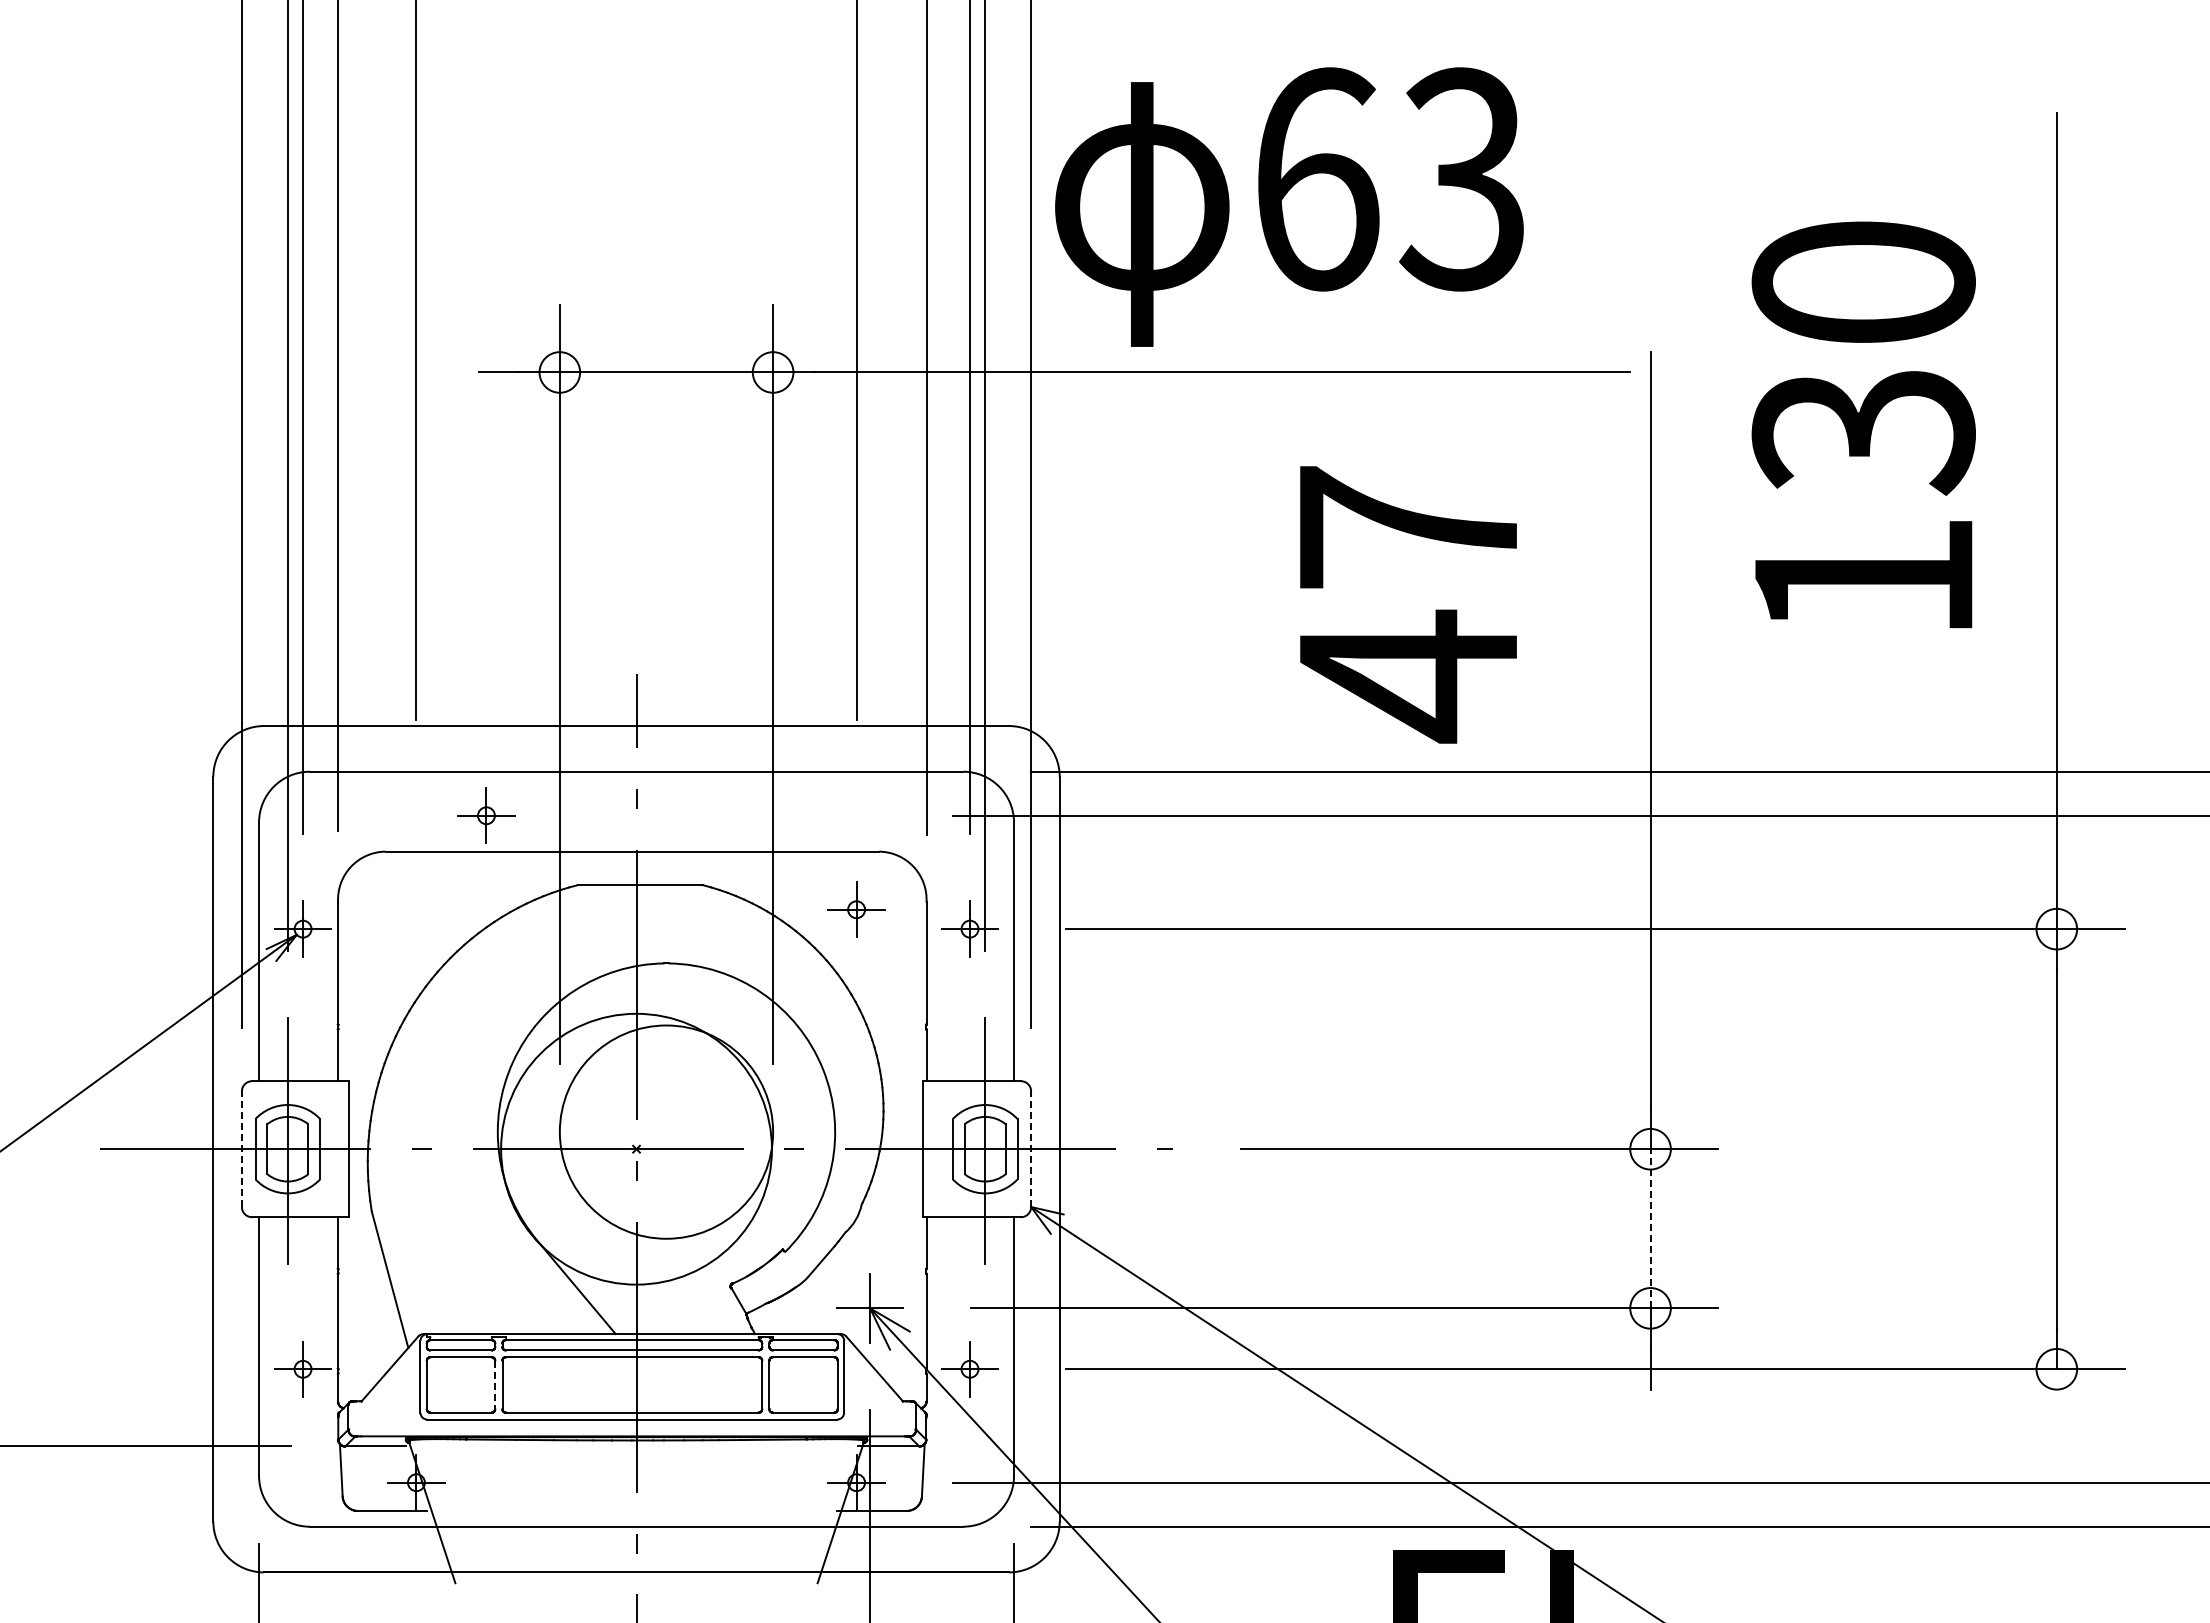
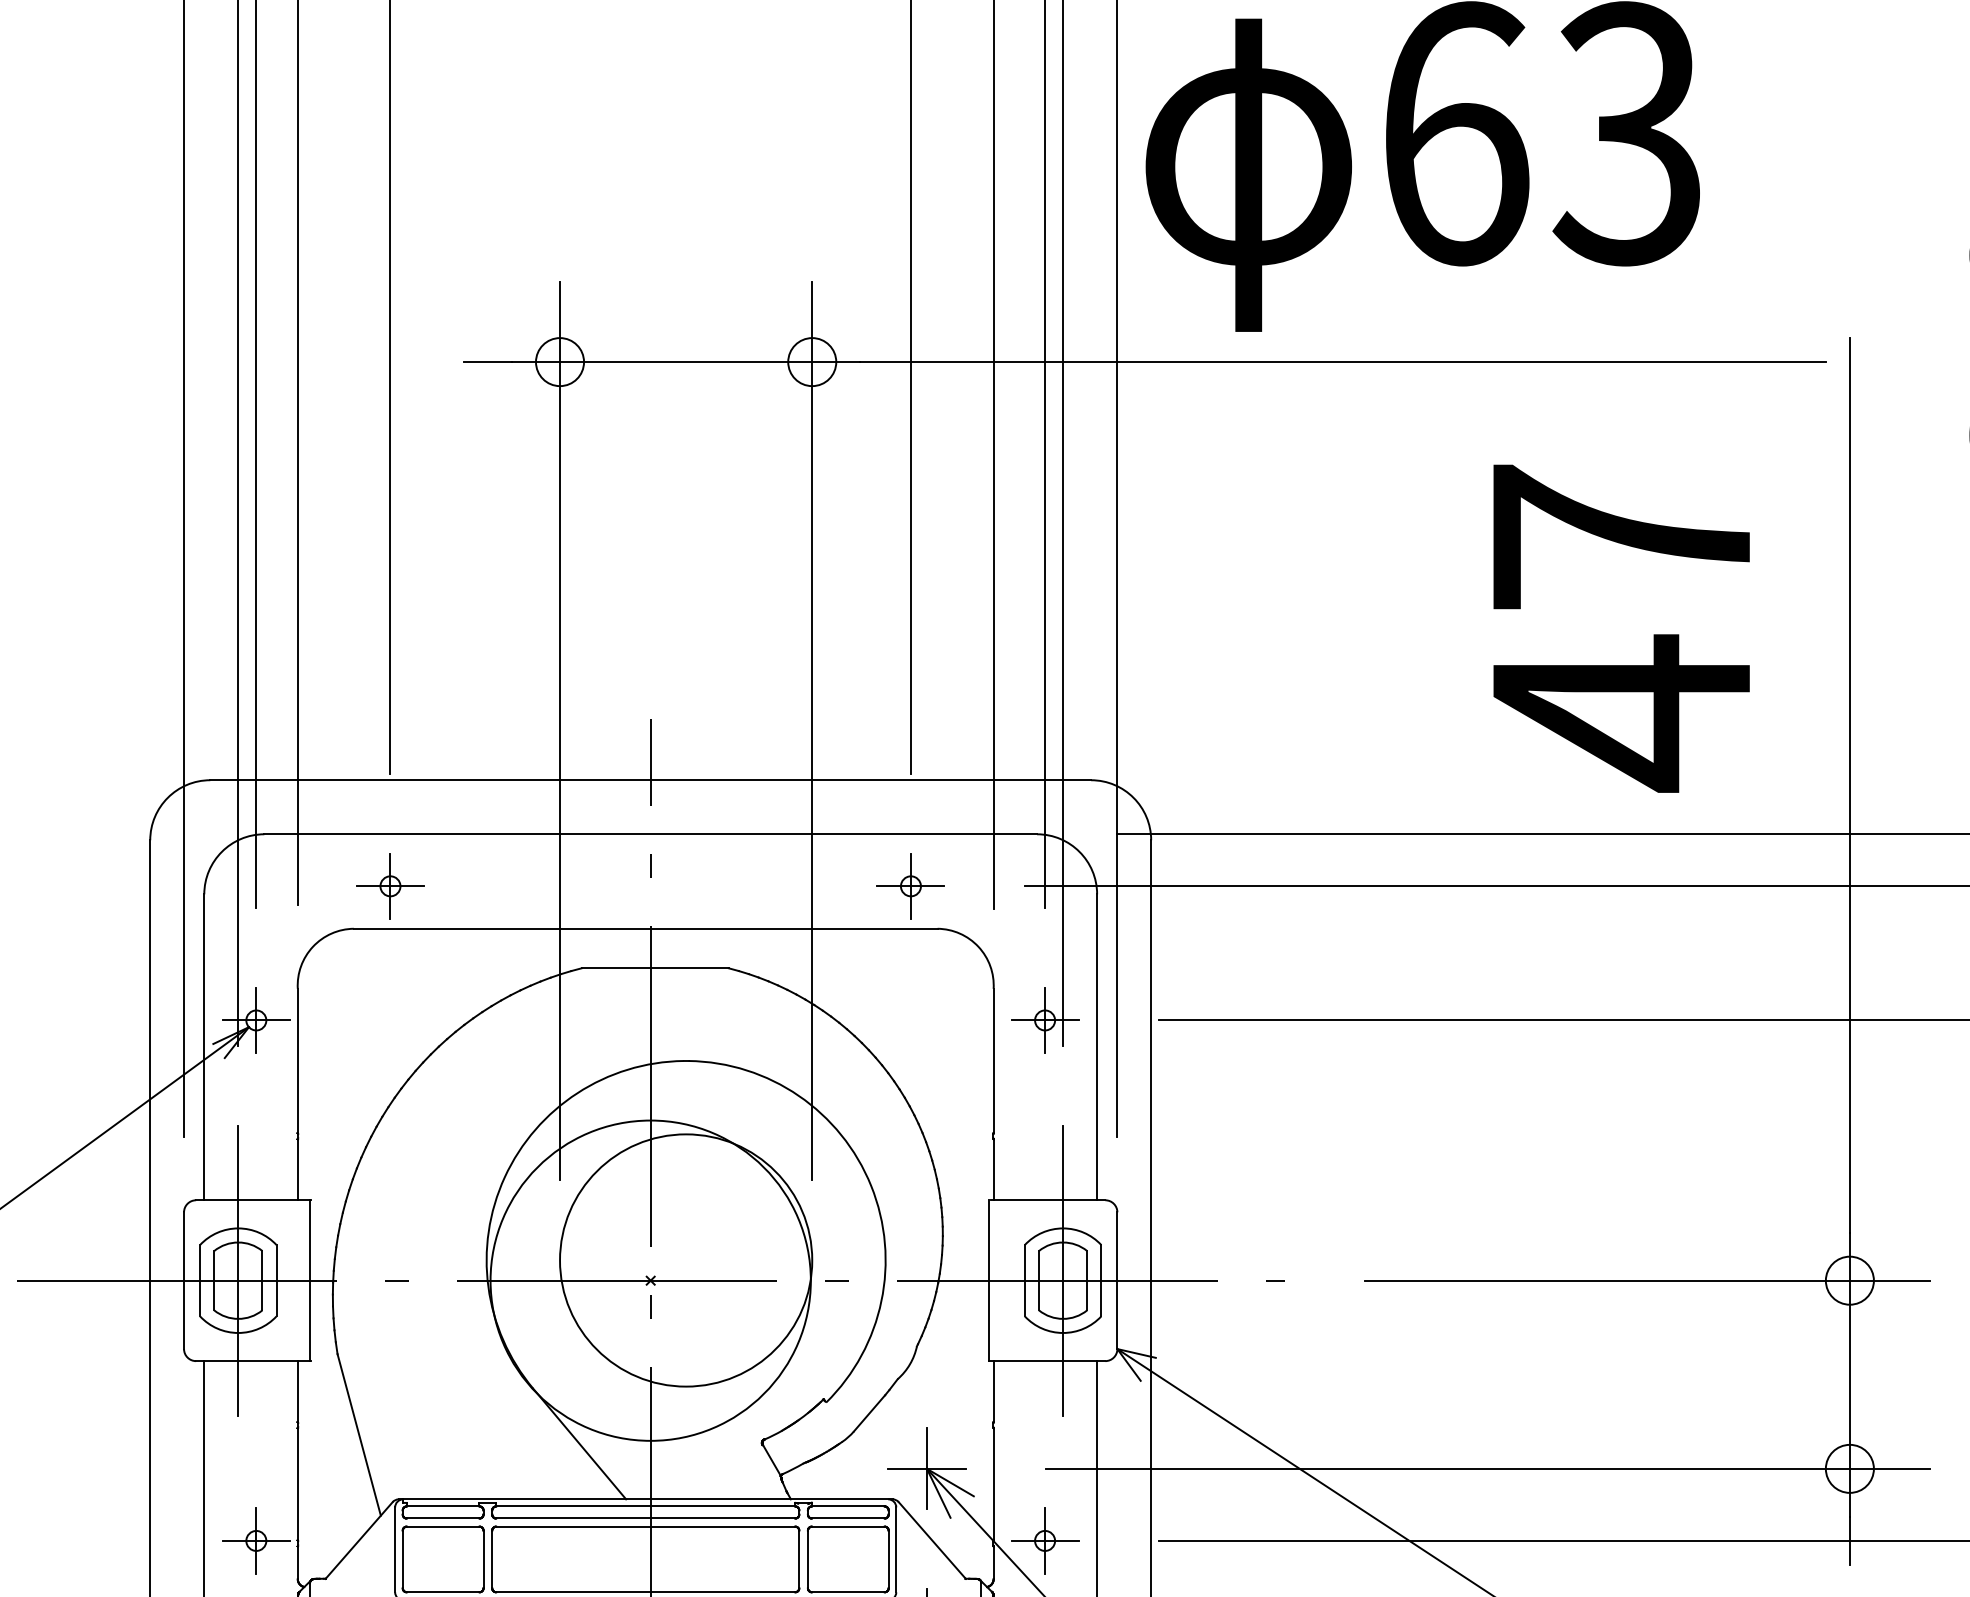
text: (1408, 604) -> (1621, 628), moved
part: (486, 815) -> (390, 886), moved
part: (856, 909) -> (910, 886), moved
line: (241, 1149) -> (183, 1281), dashed -> solid
line: (1031, 1149) -> (1117, 1281), dashed -> solid
line: (1650, 1228) -> (1849, 1374), dashed -> solid
line: (495, 1385) -> (483, 1560), dashed -> solid

